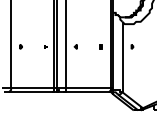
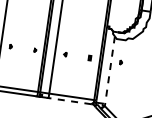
line: (122, 57) -> (109, 71), solid -> dashed
line: (86, 92) -> (69, 101), solid -> dashed

